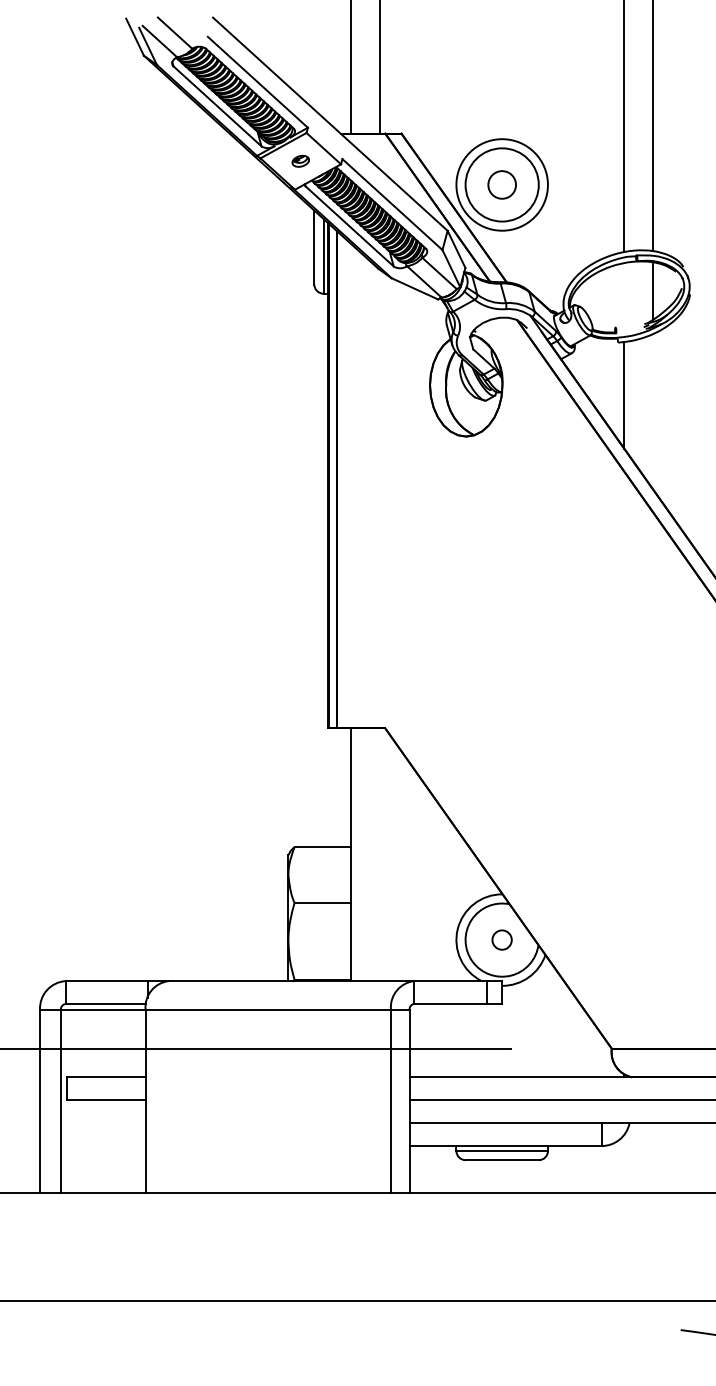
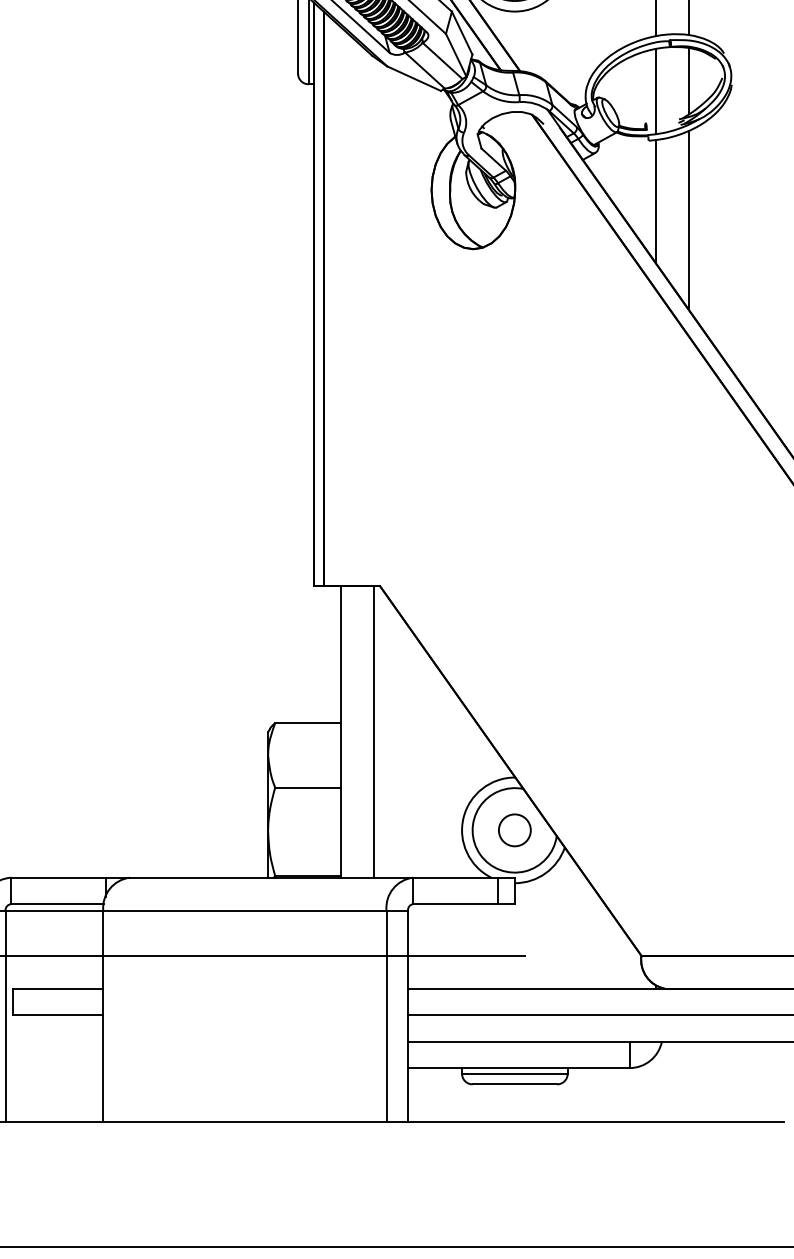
line: (624, 299) -> (656, 90), added
line: (653, 411) -> (689, 220), added
line: (379, 854) -> (373, 731), added
circle: (501, 939) -> (514, 829), size x1.43

